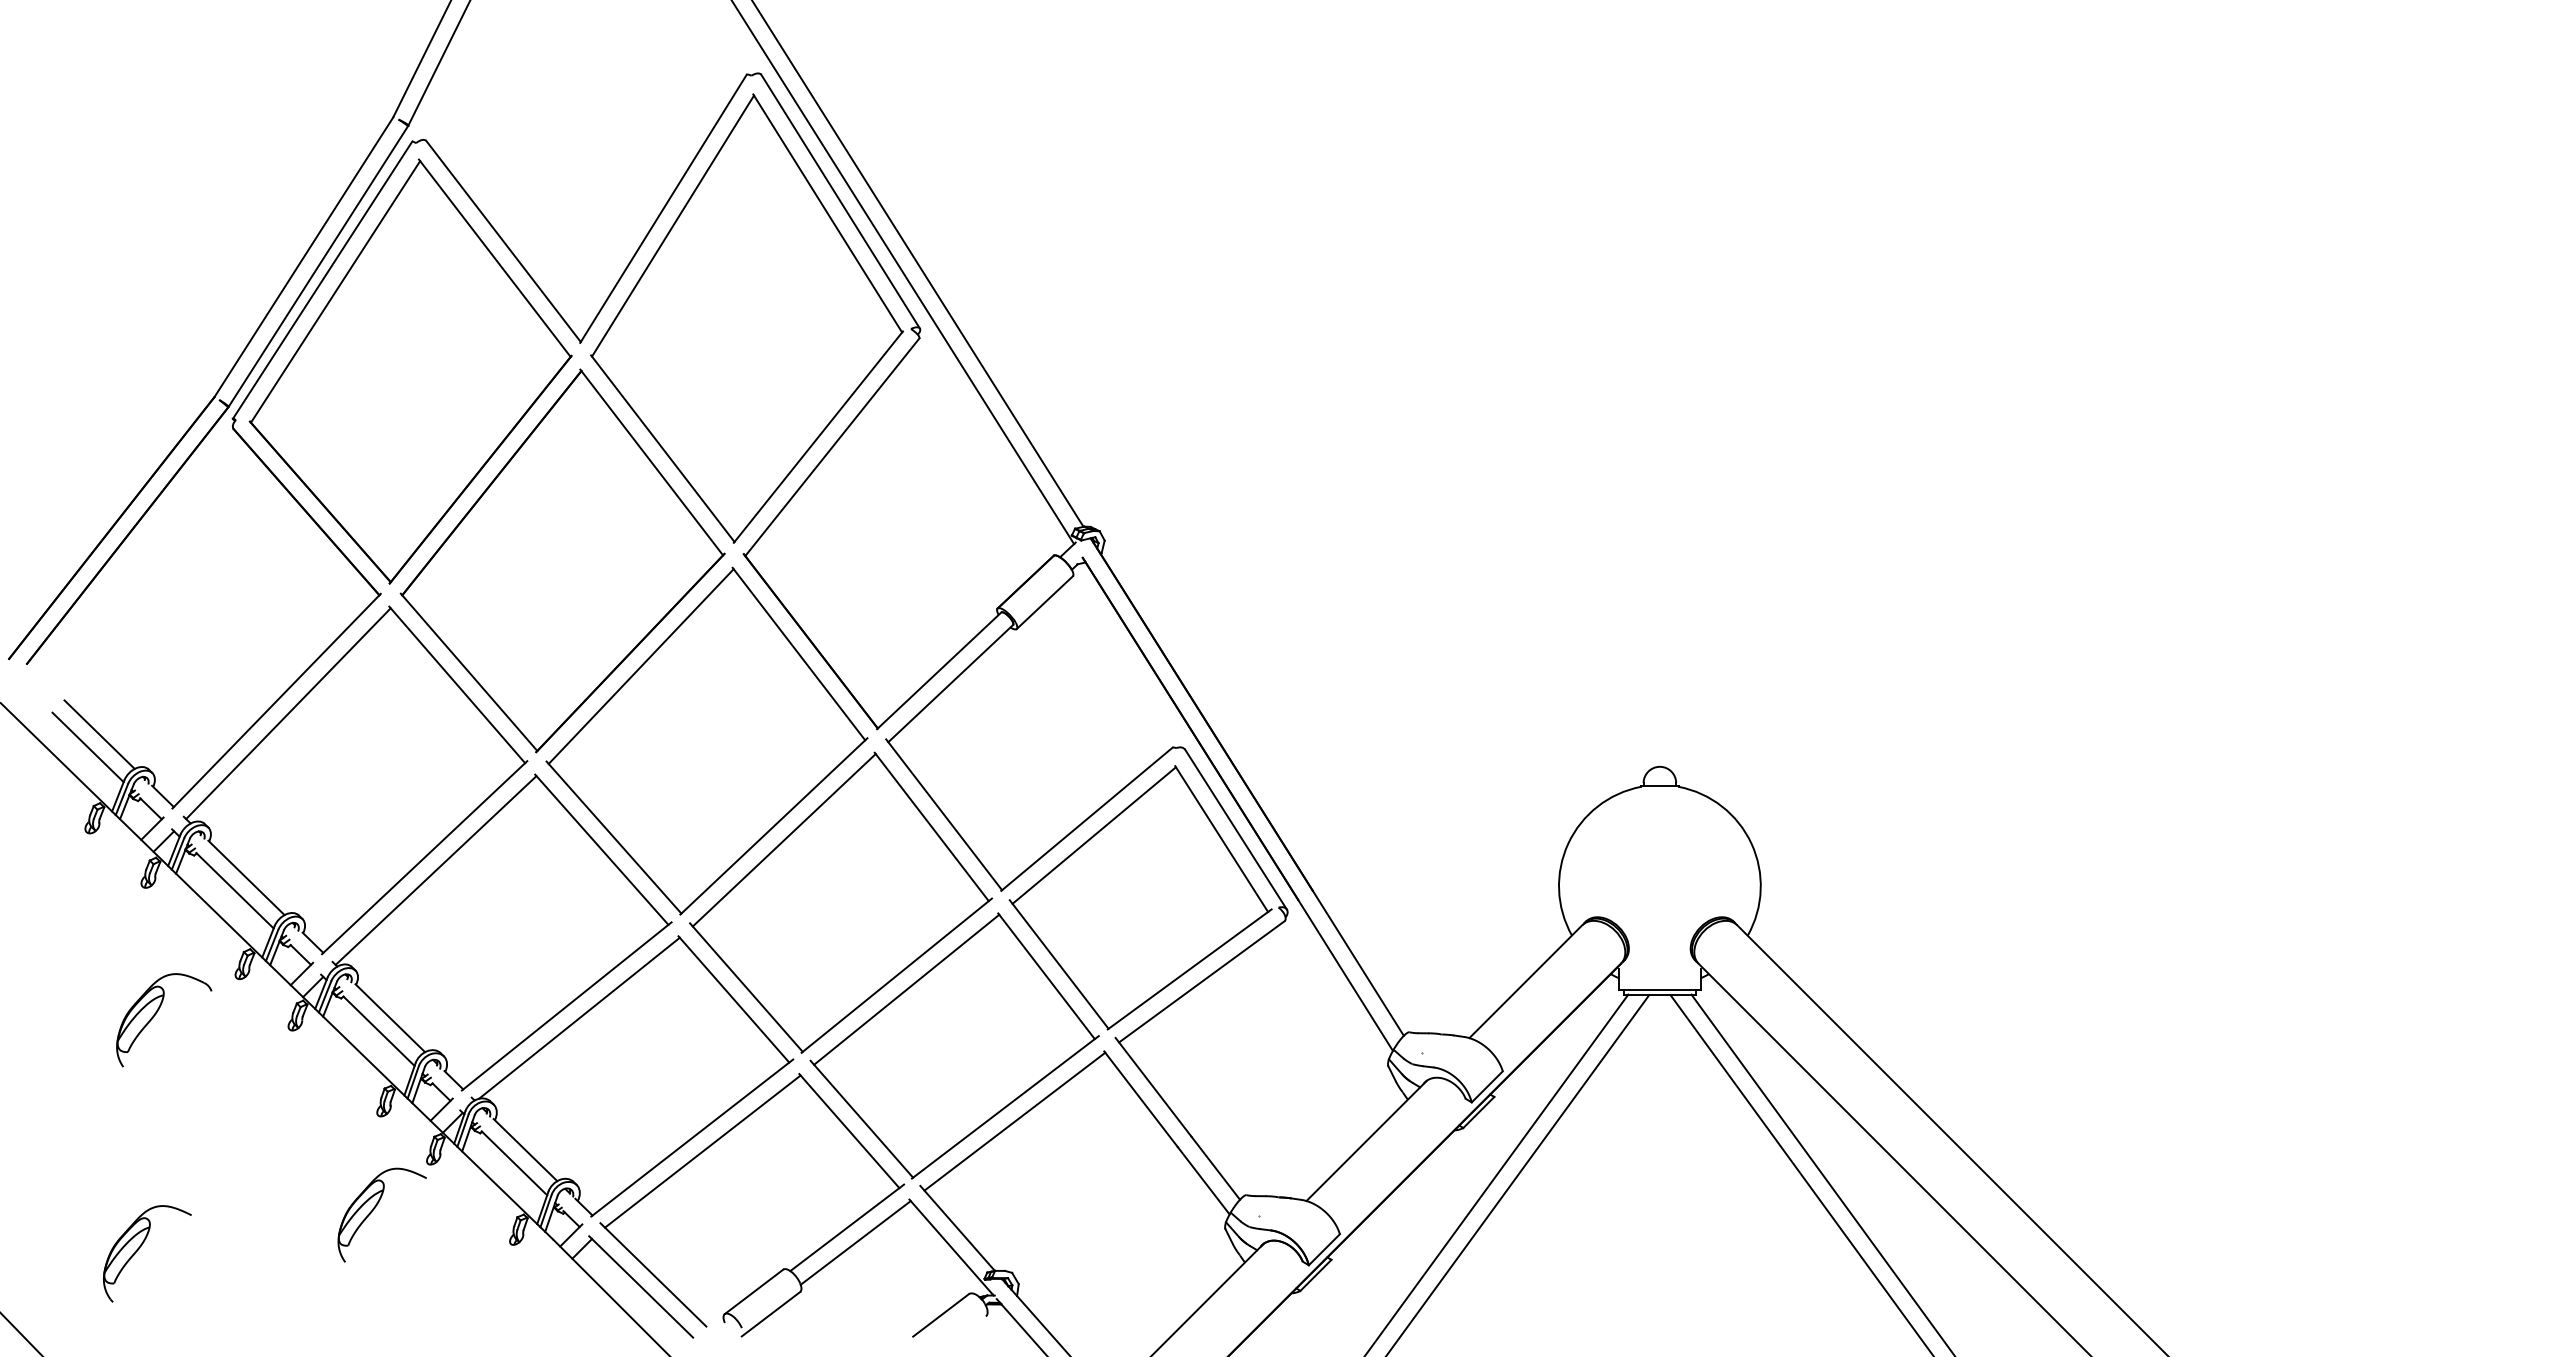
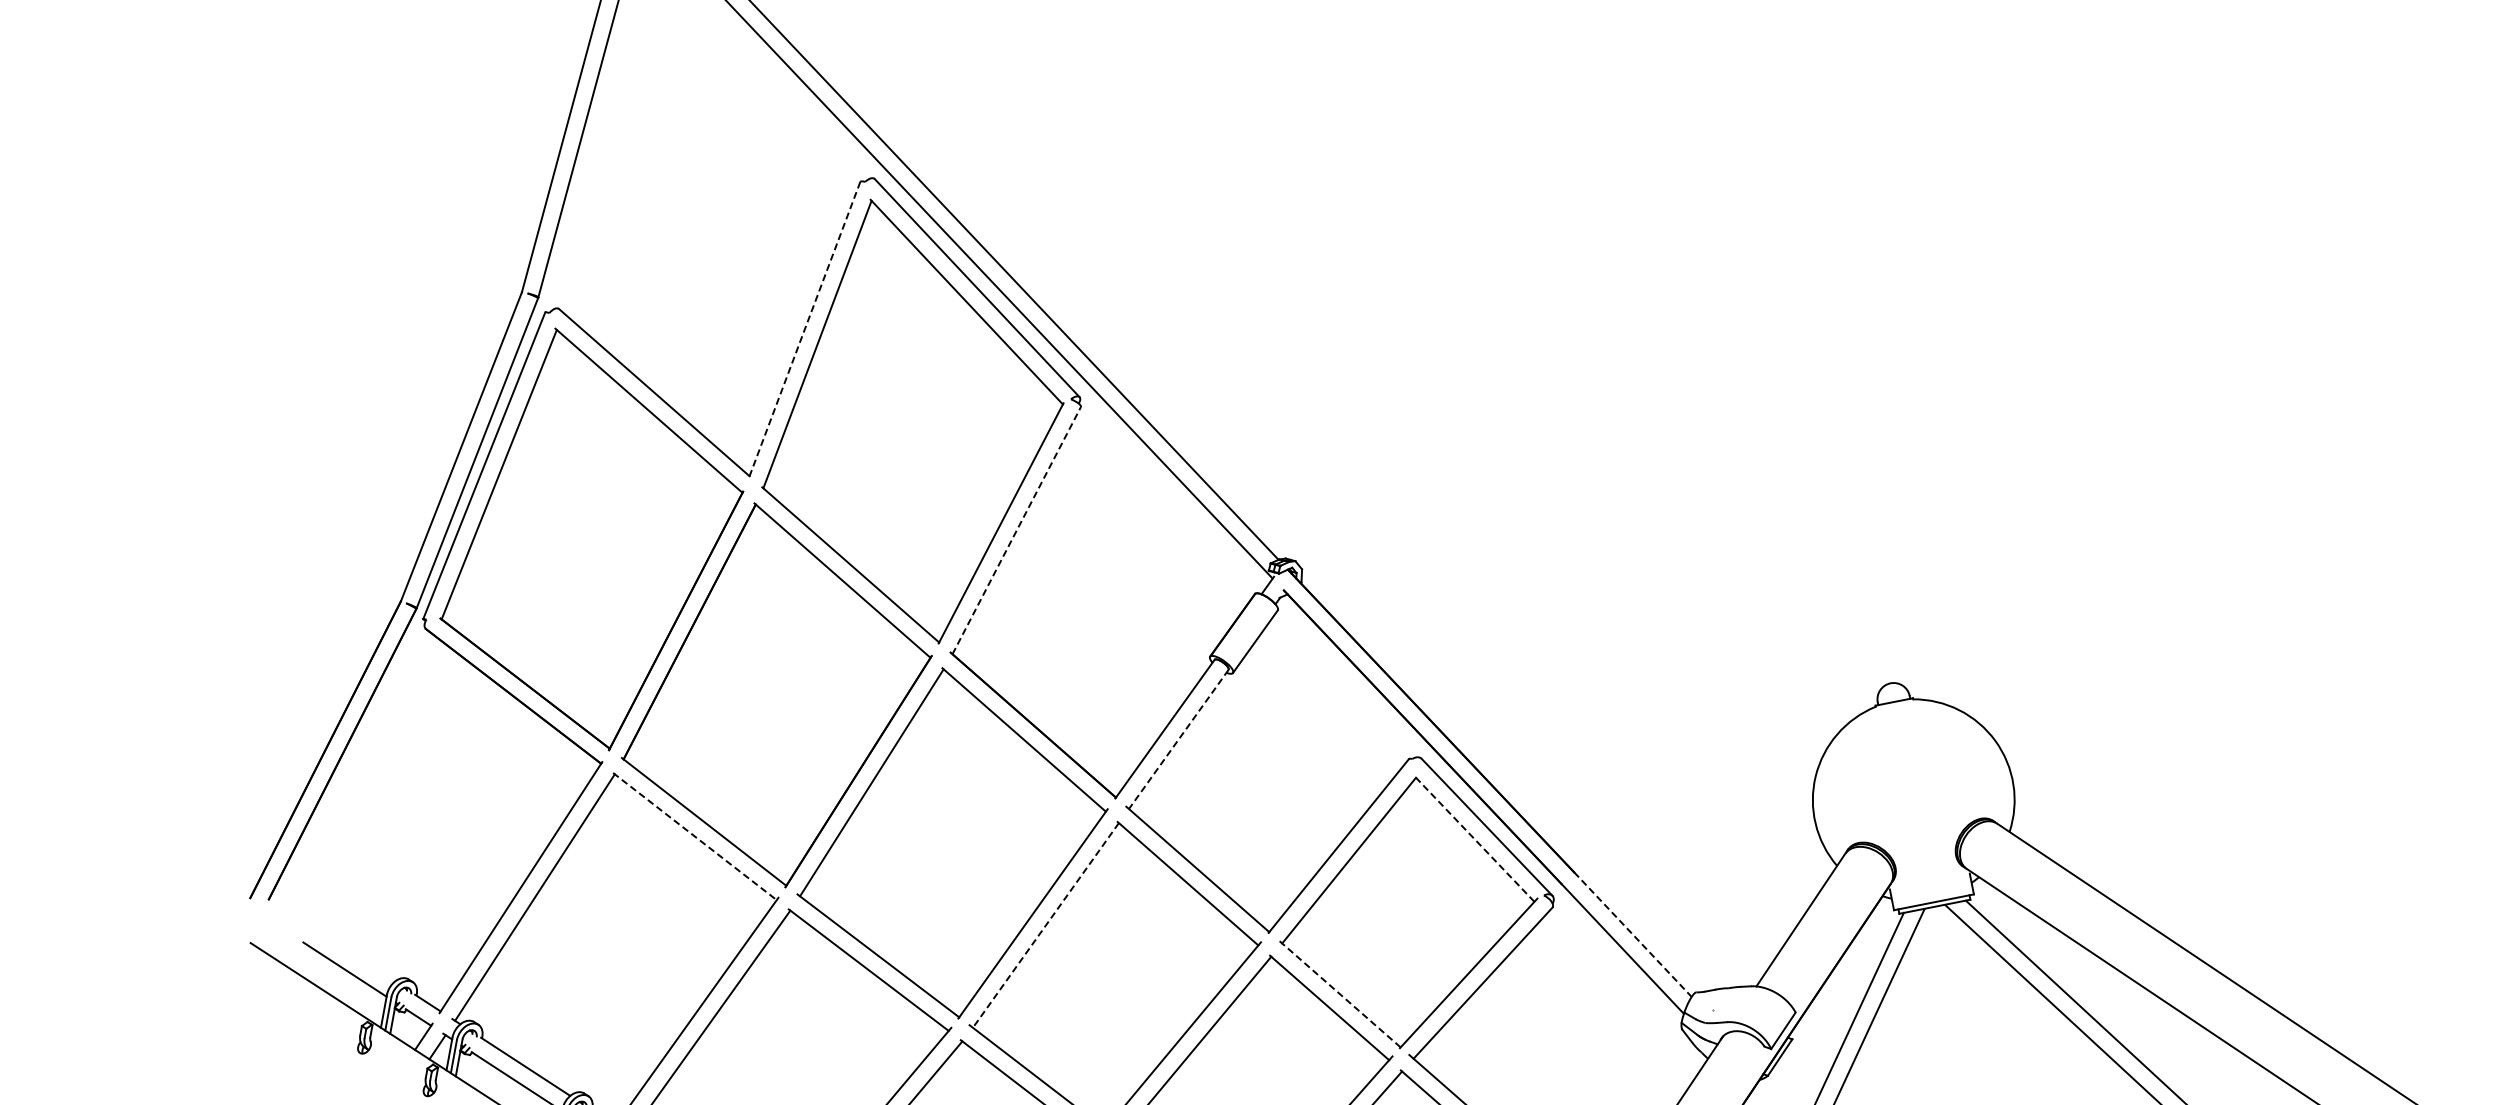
line: (663, 208) -> (804, 329), solid -> dashed
line: (832, 446) -> (1016, 529), solid -> dashed
line: (950, 683) -> (1178, 739), solid -> dashed
line: (457, 684) -> (695, 836), solid -> dashed
line: (99, 734) -> (353, 954), removed
line: (1221, 838) -> (1474, 838), solid -> dashed
line: (784, 840) -> (1046, 925), solid -> dashed
line: (1358, 963) -> (1633, 934), solid -> dashed
line: (1058, 964) -> (1339, 994), solid -> dashed

